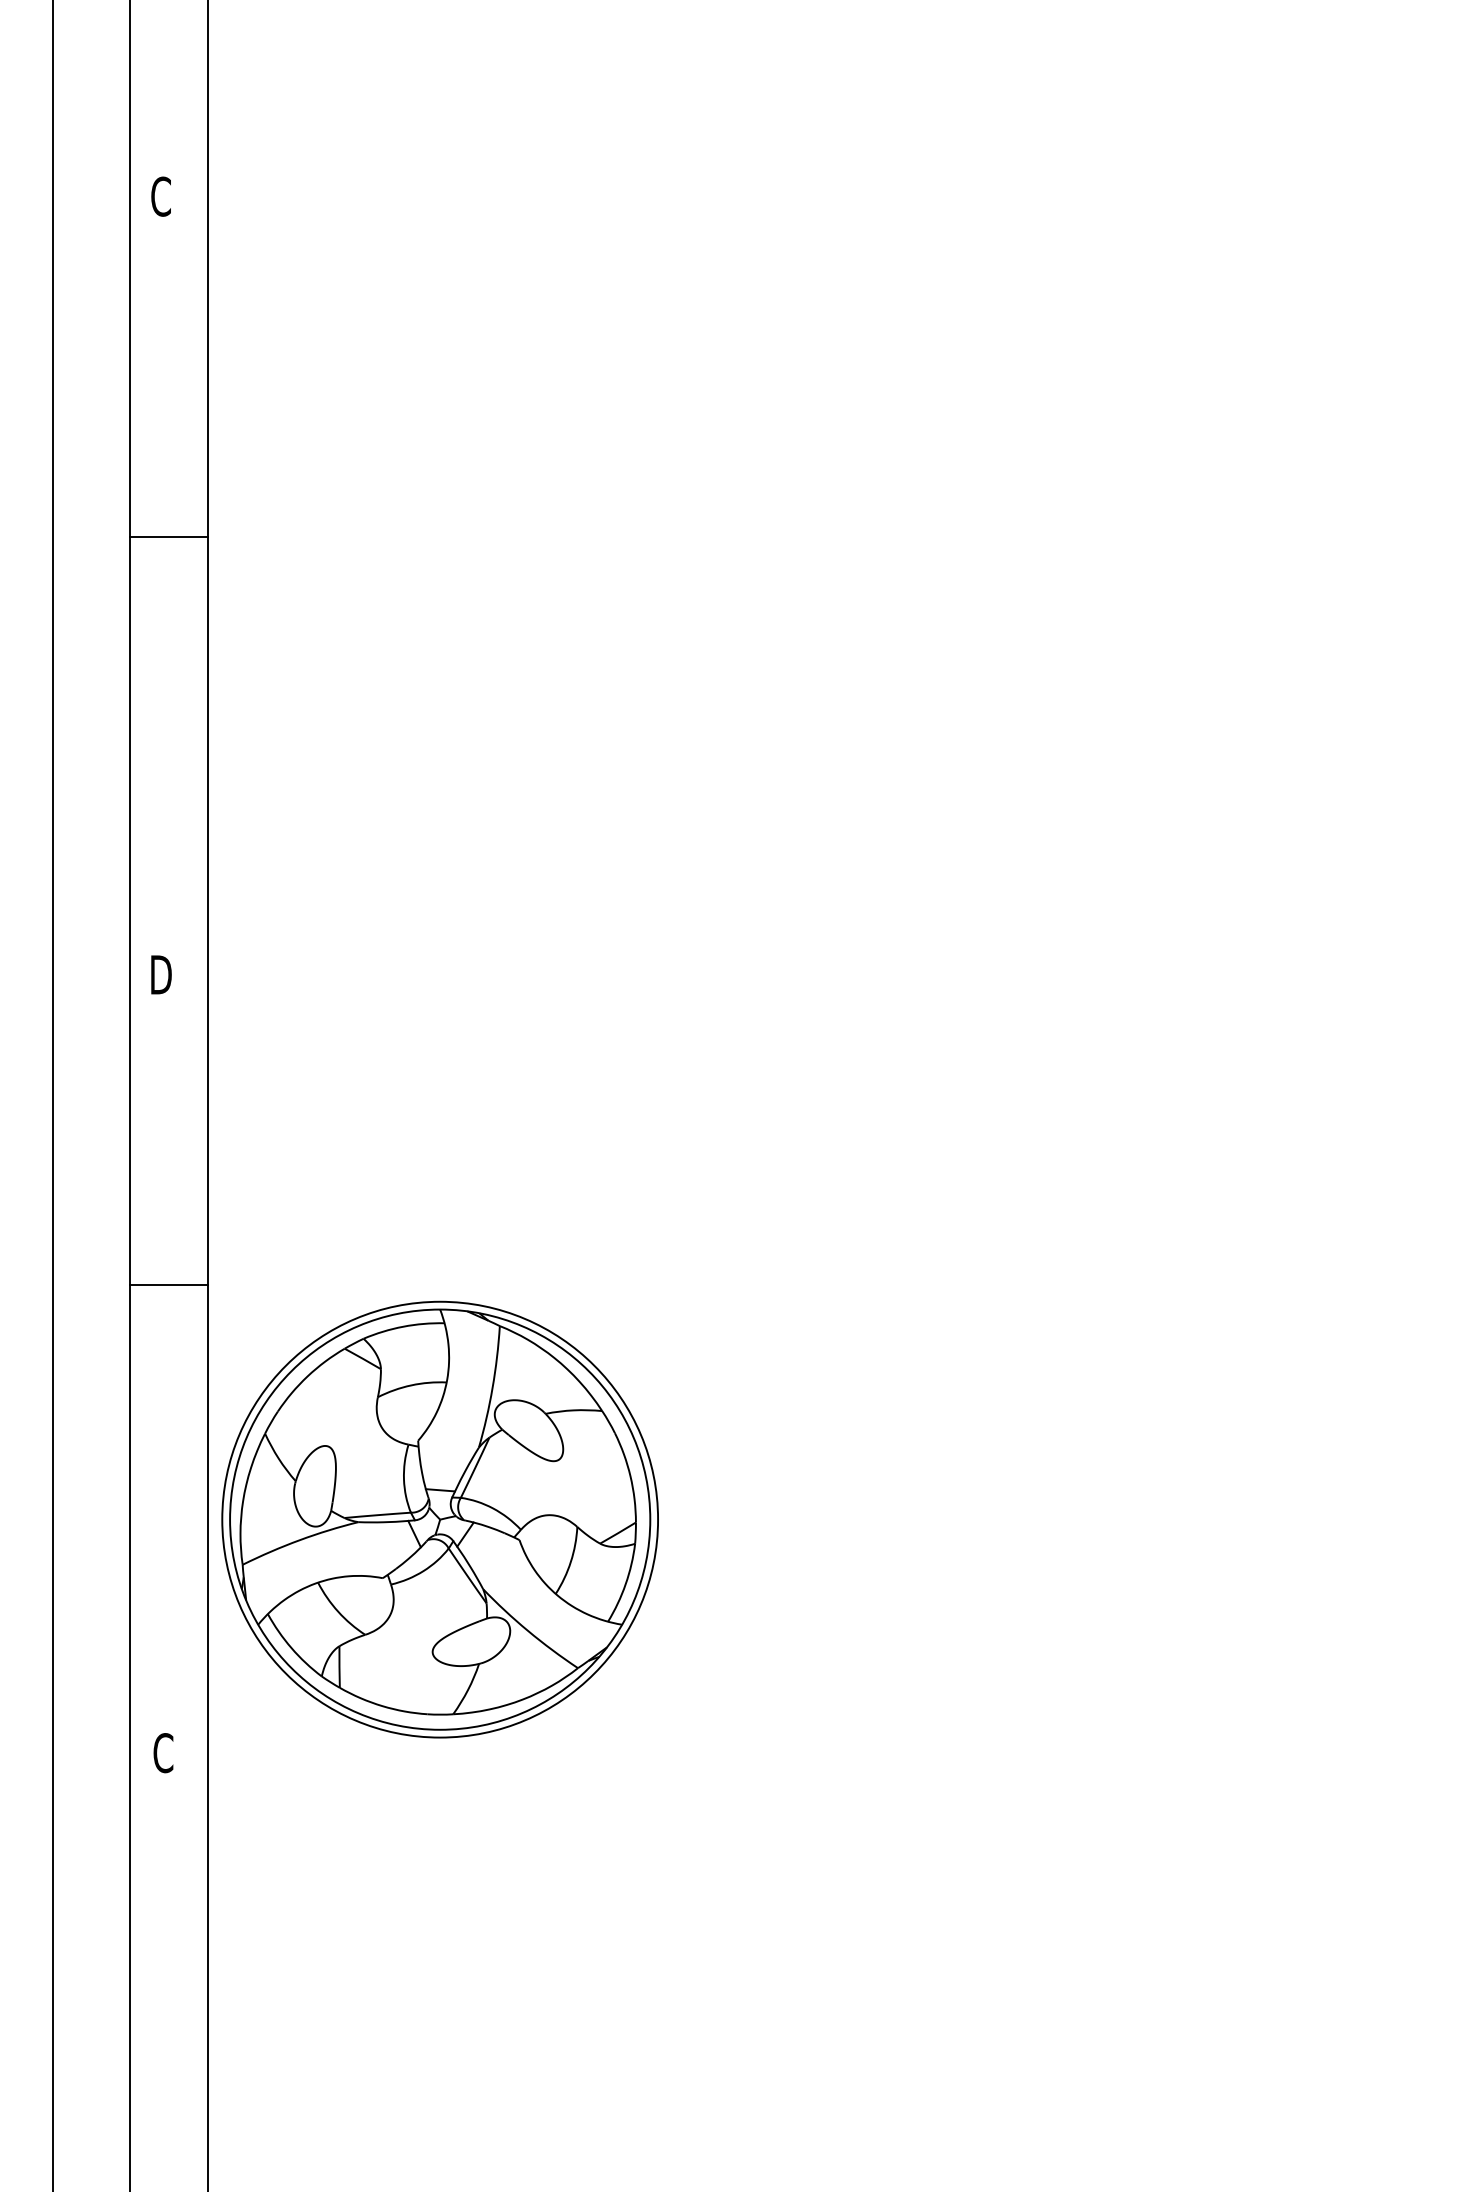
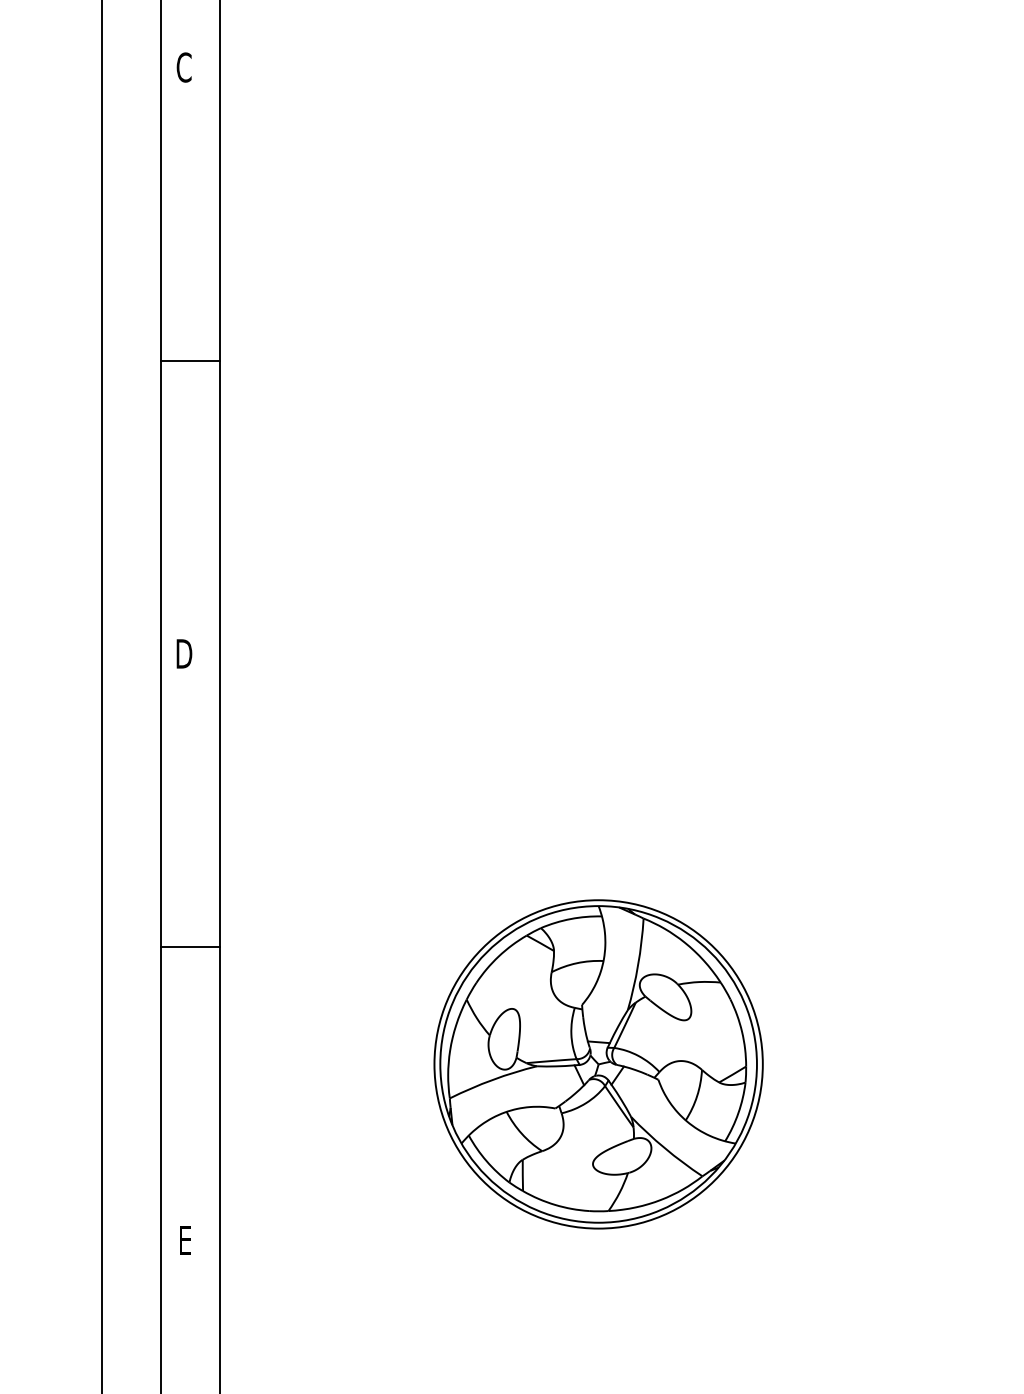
line: (169, 536) -> (190, 360), moved
line: (169, 1285) -> (190, 947), moved
part: (439, 1519) -> (598, 1064), moved
text: (163, 1753) -> (185, 1240), C -> E

